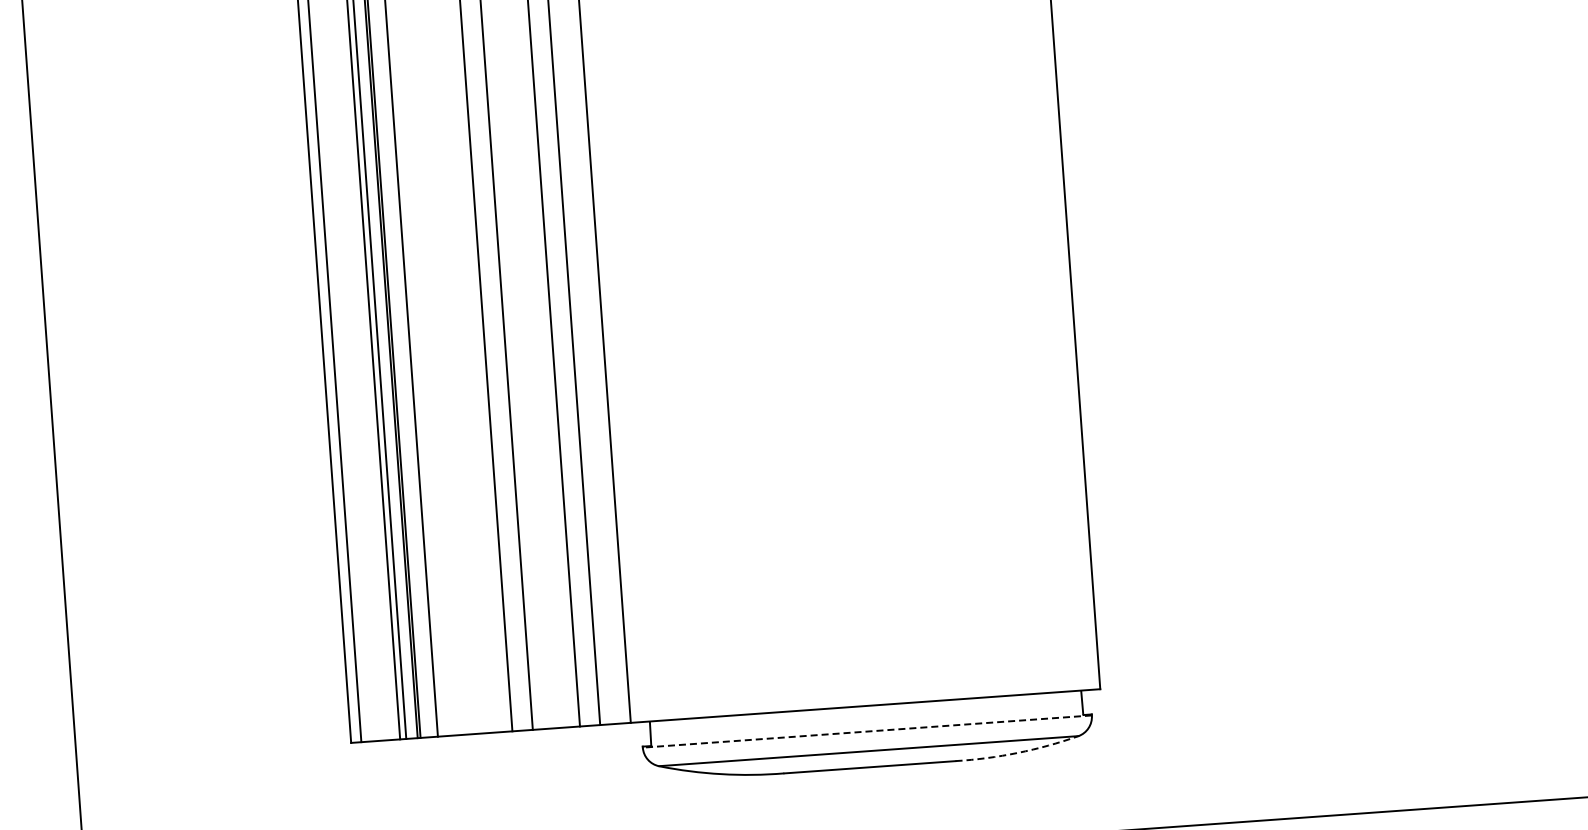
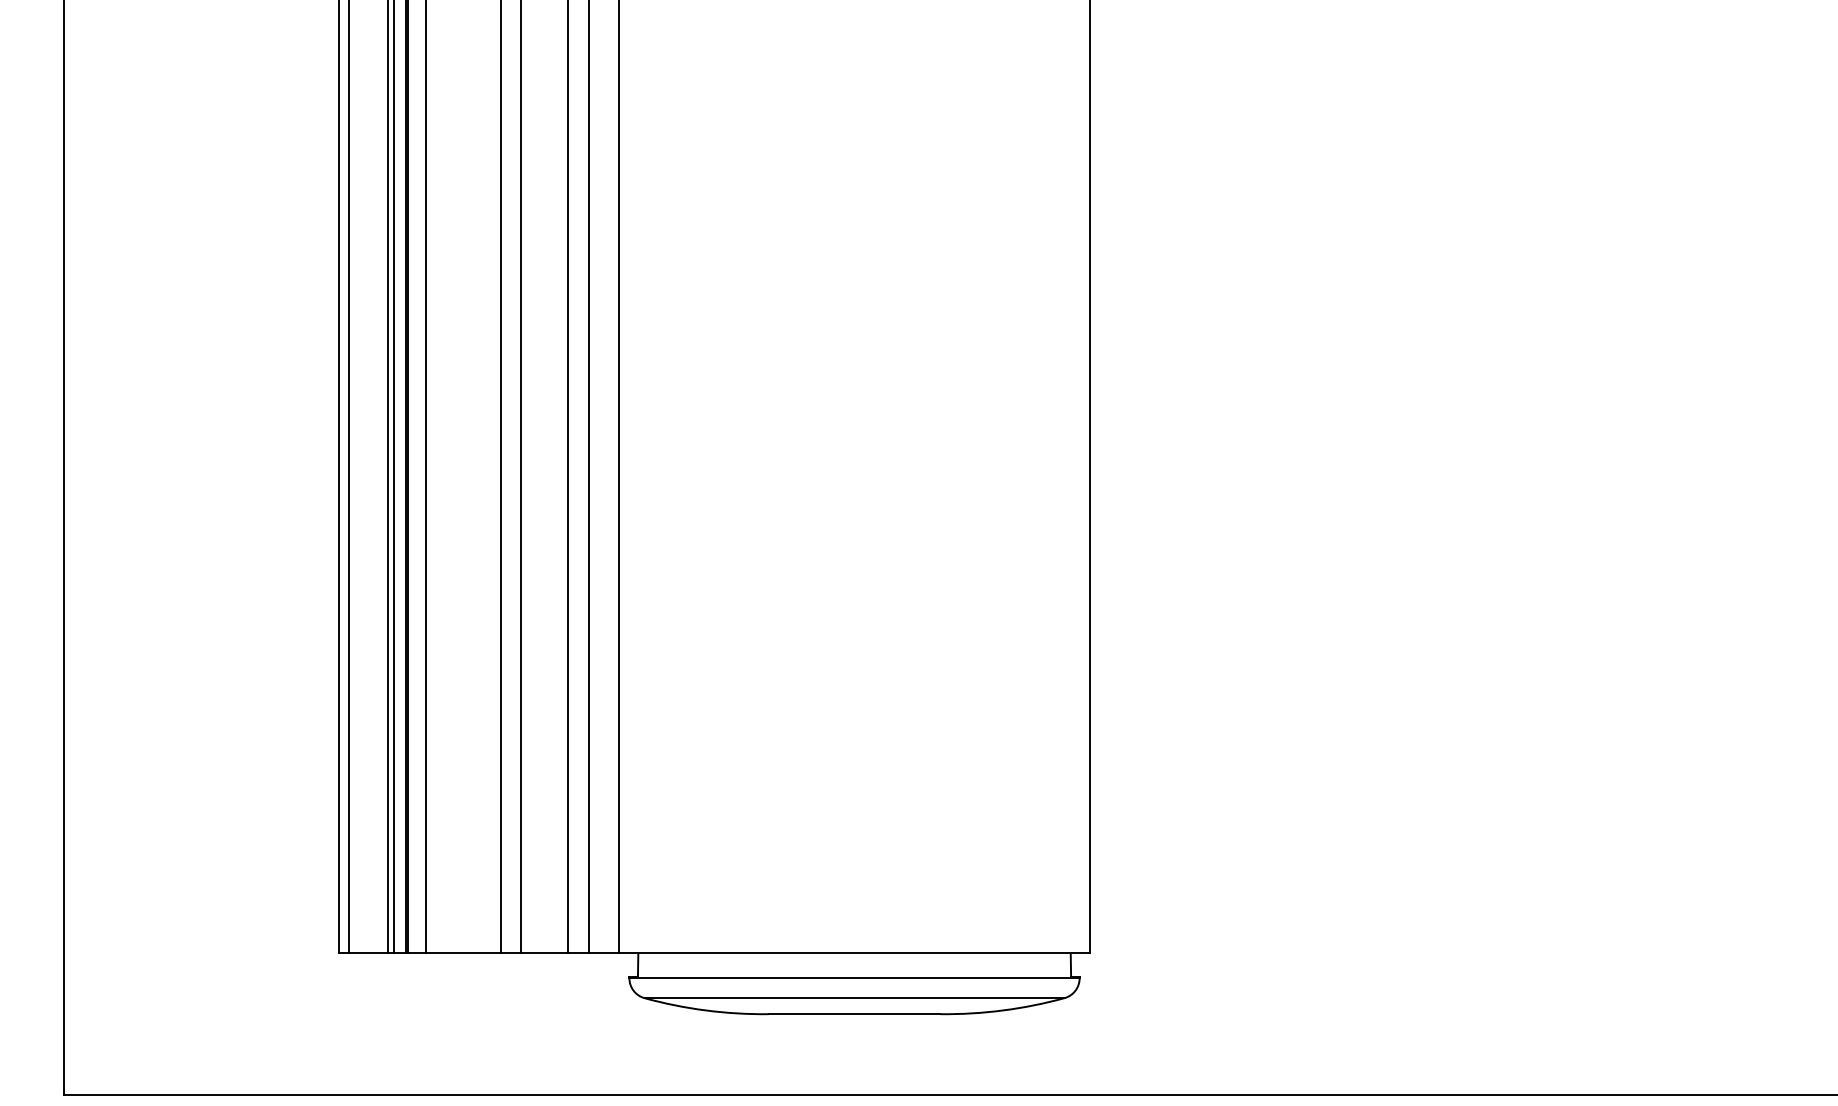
line: (867, 731) -> (854, 978), dashed -> solid
arc: (1018, 752) -> (1003, 1010), dashed -> solid

